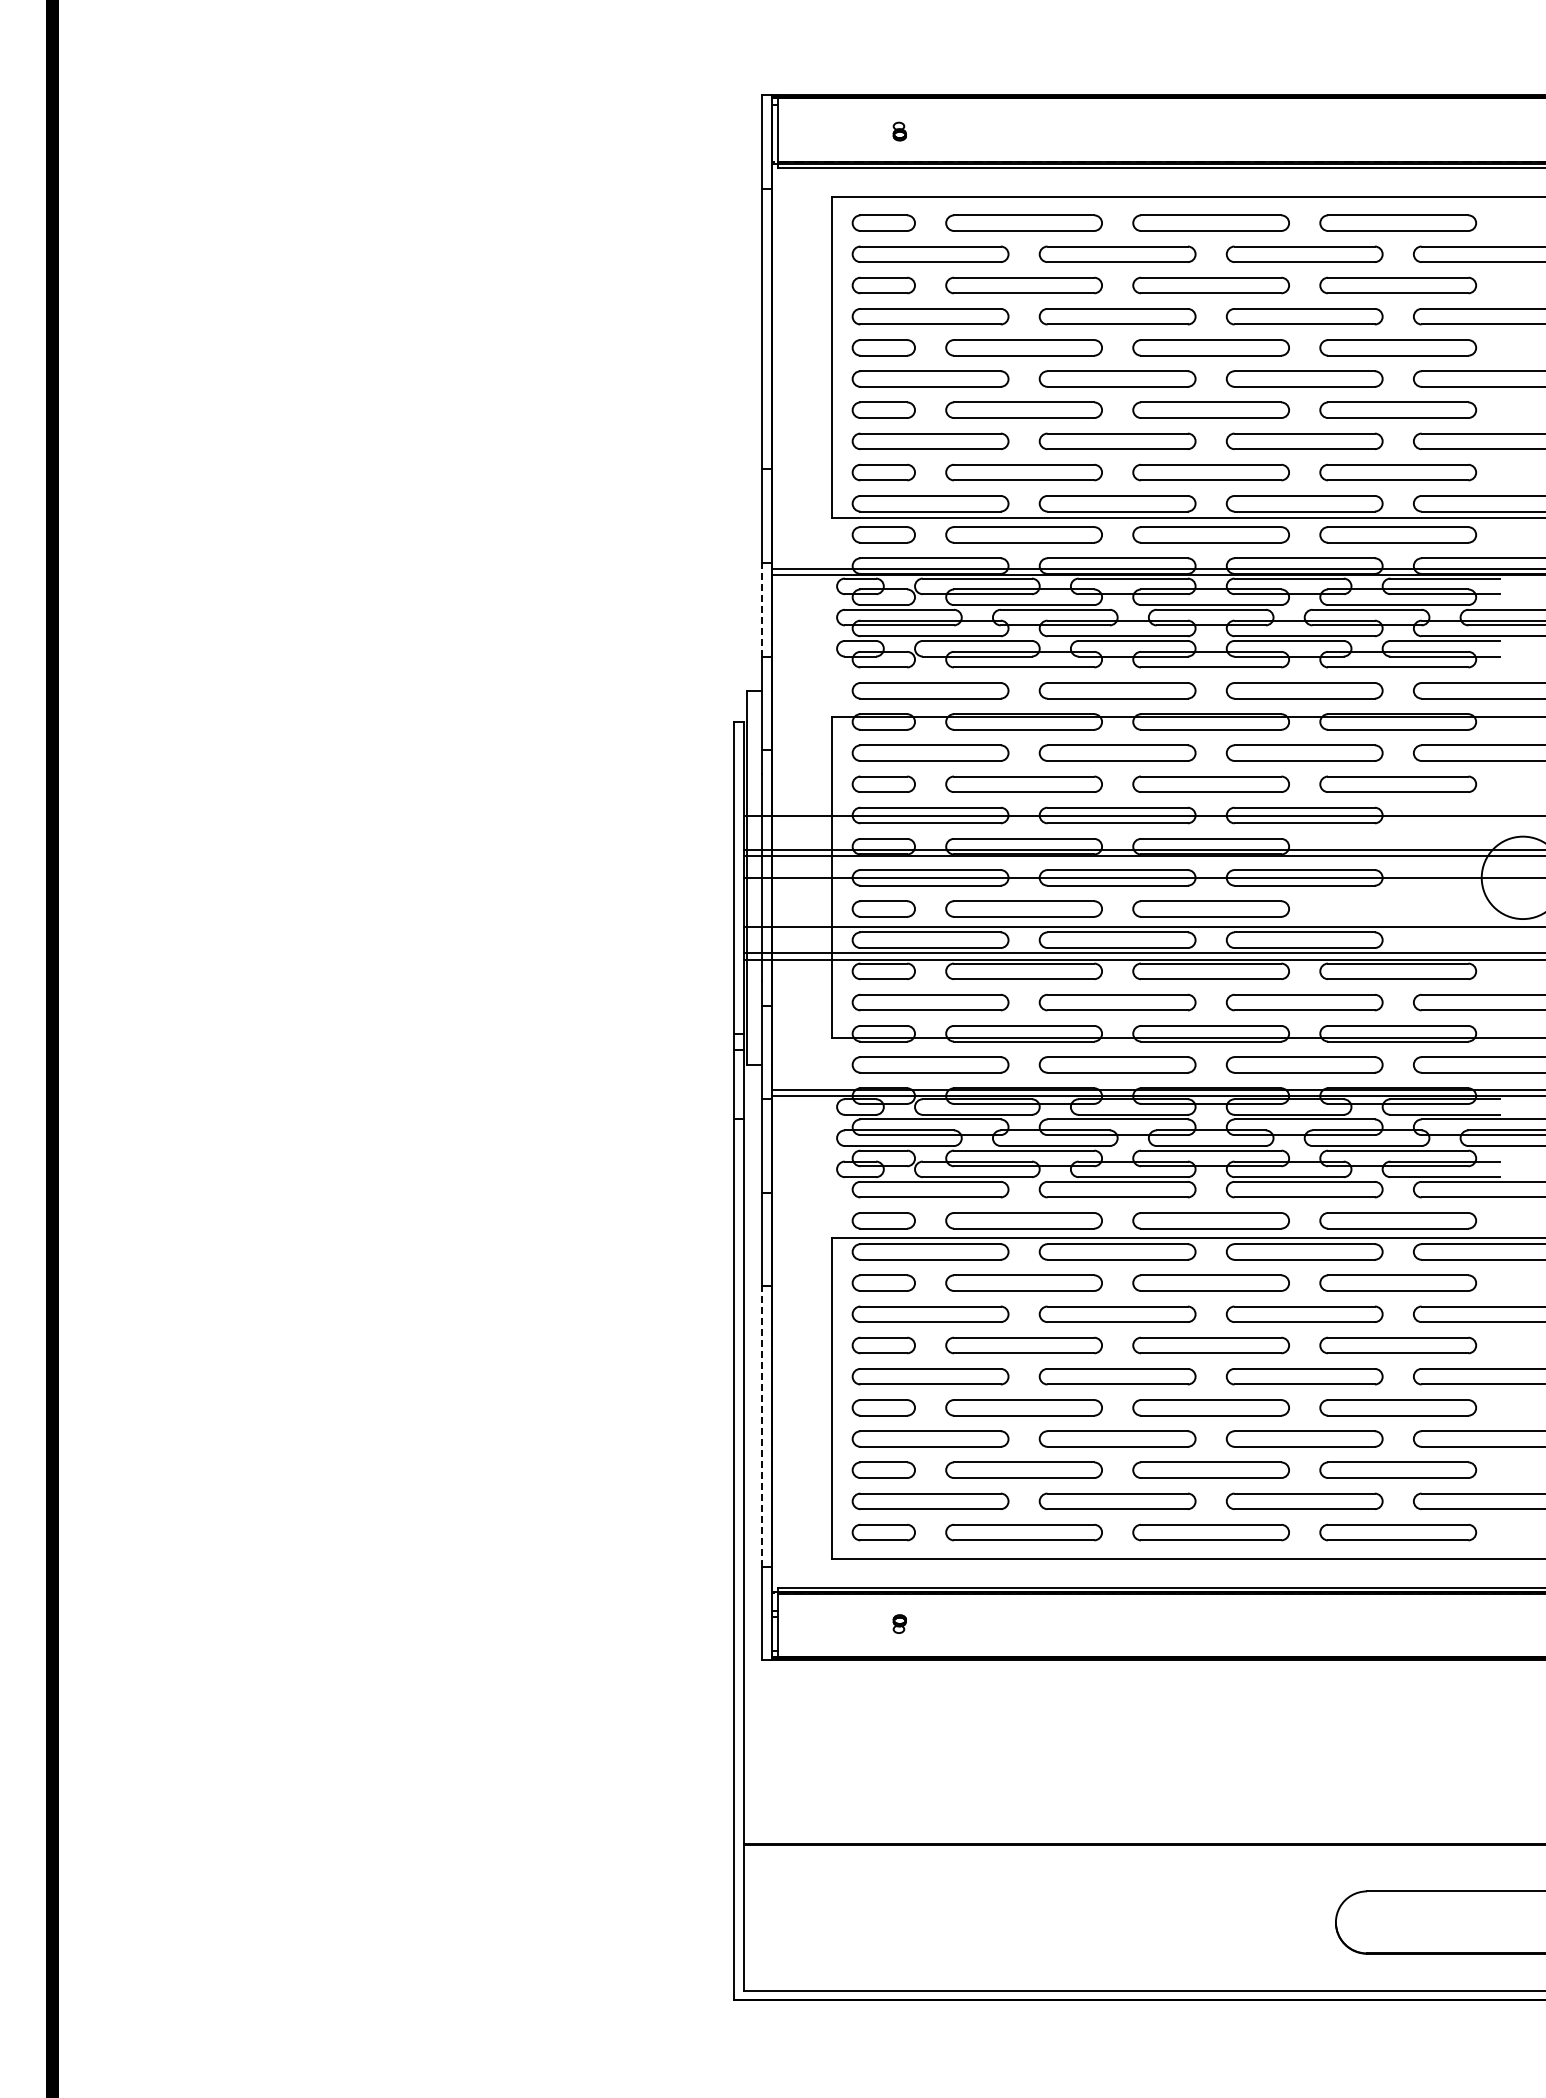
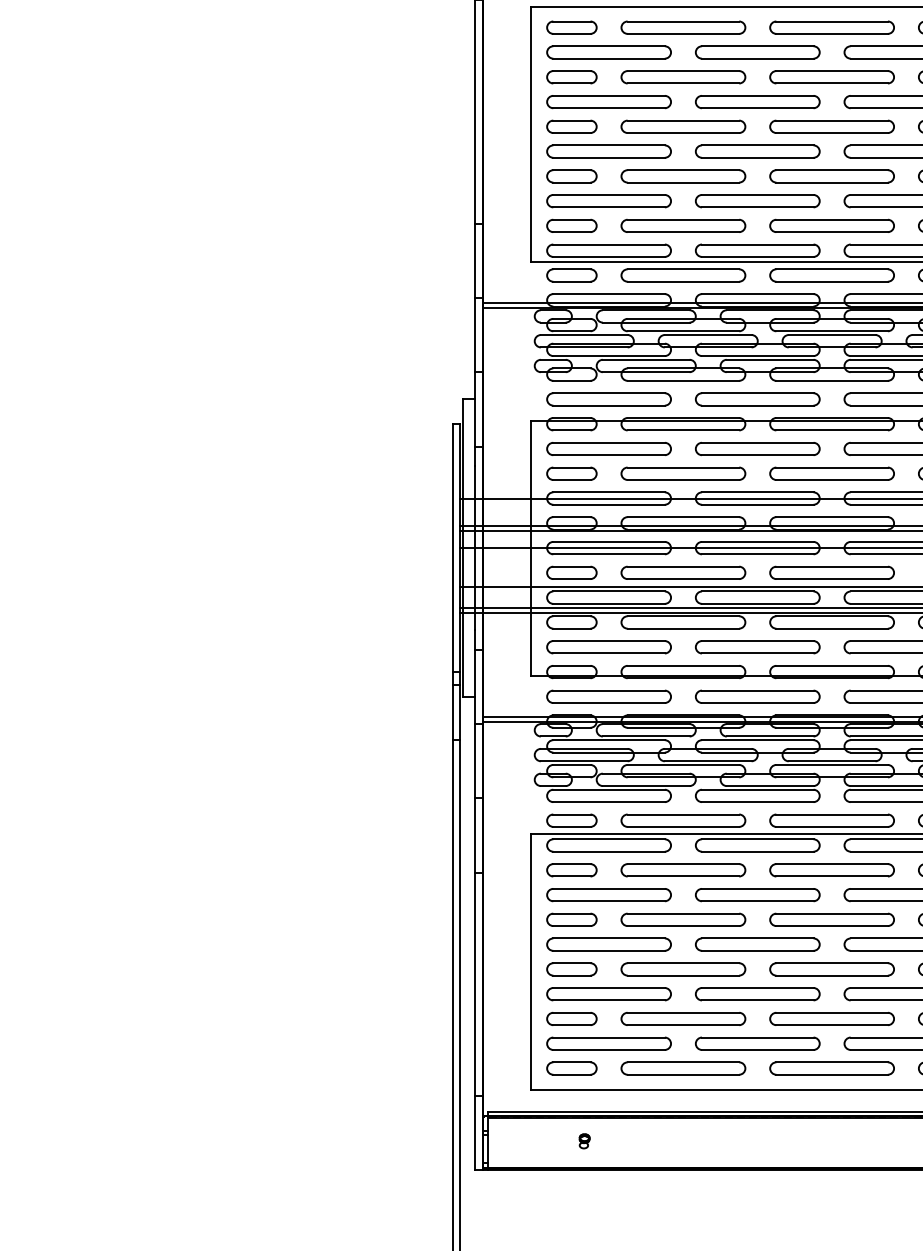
line: (762, 609) -> (475, 334), dashed -> solid
line: (762, 1426) -> (475, 984), dashed -> solid

